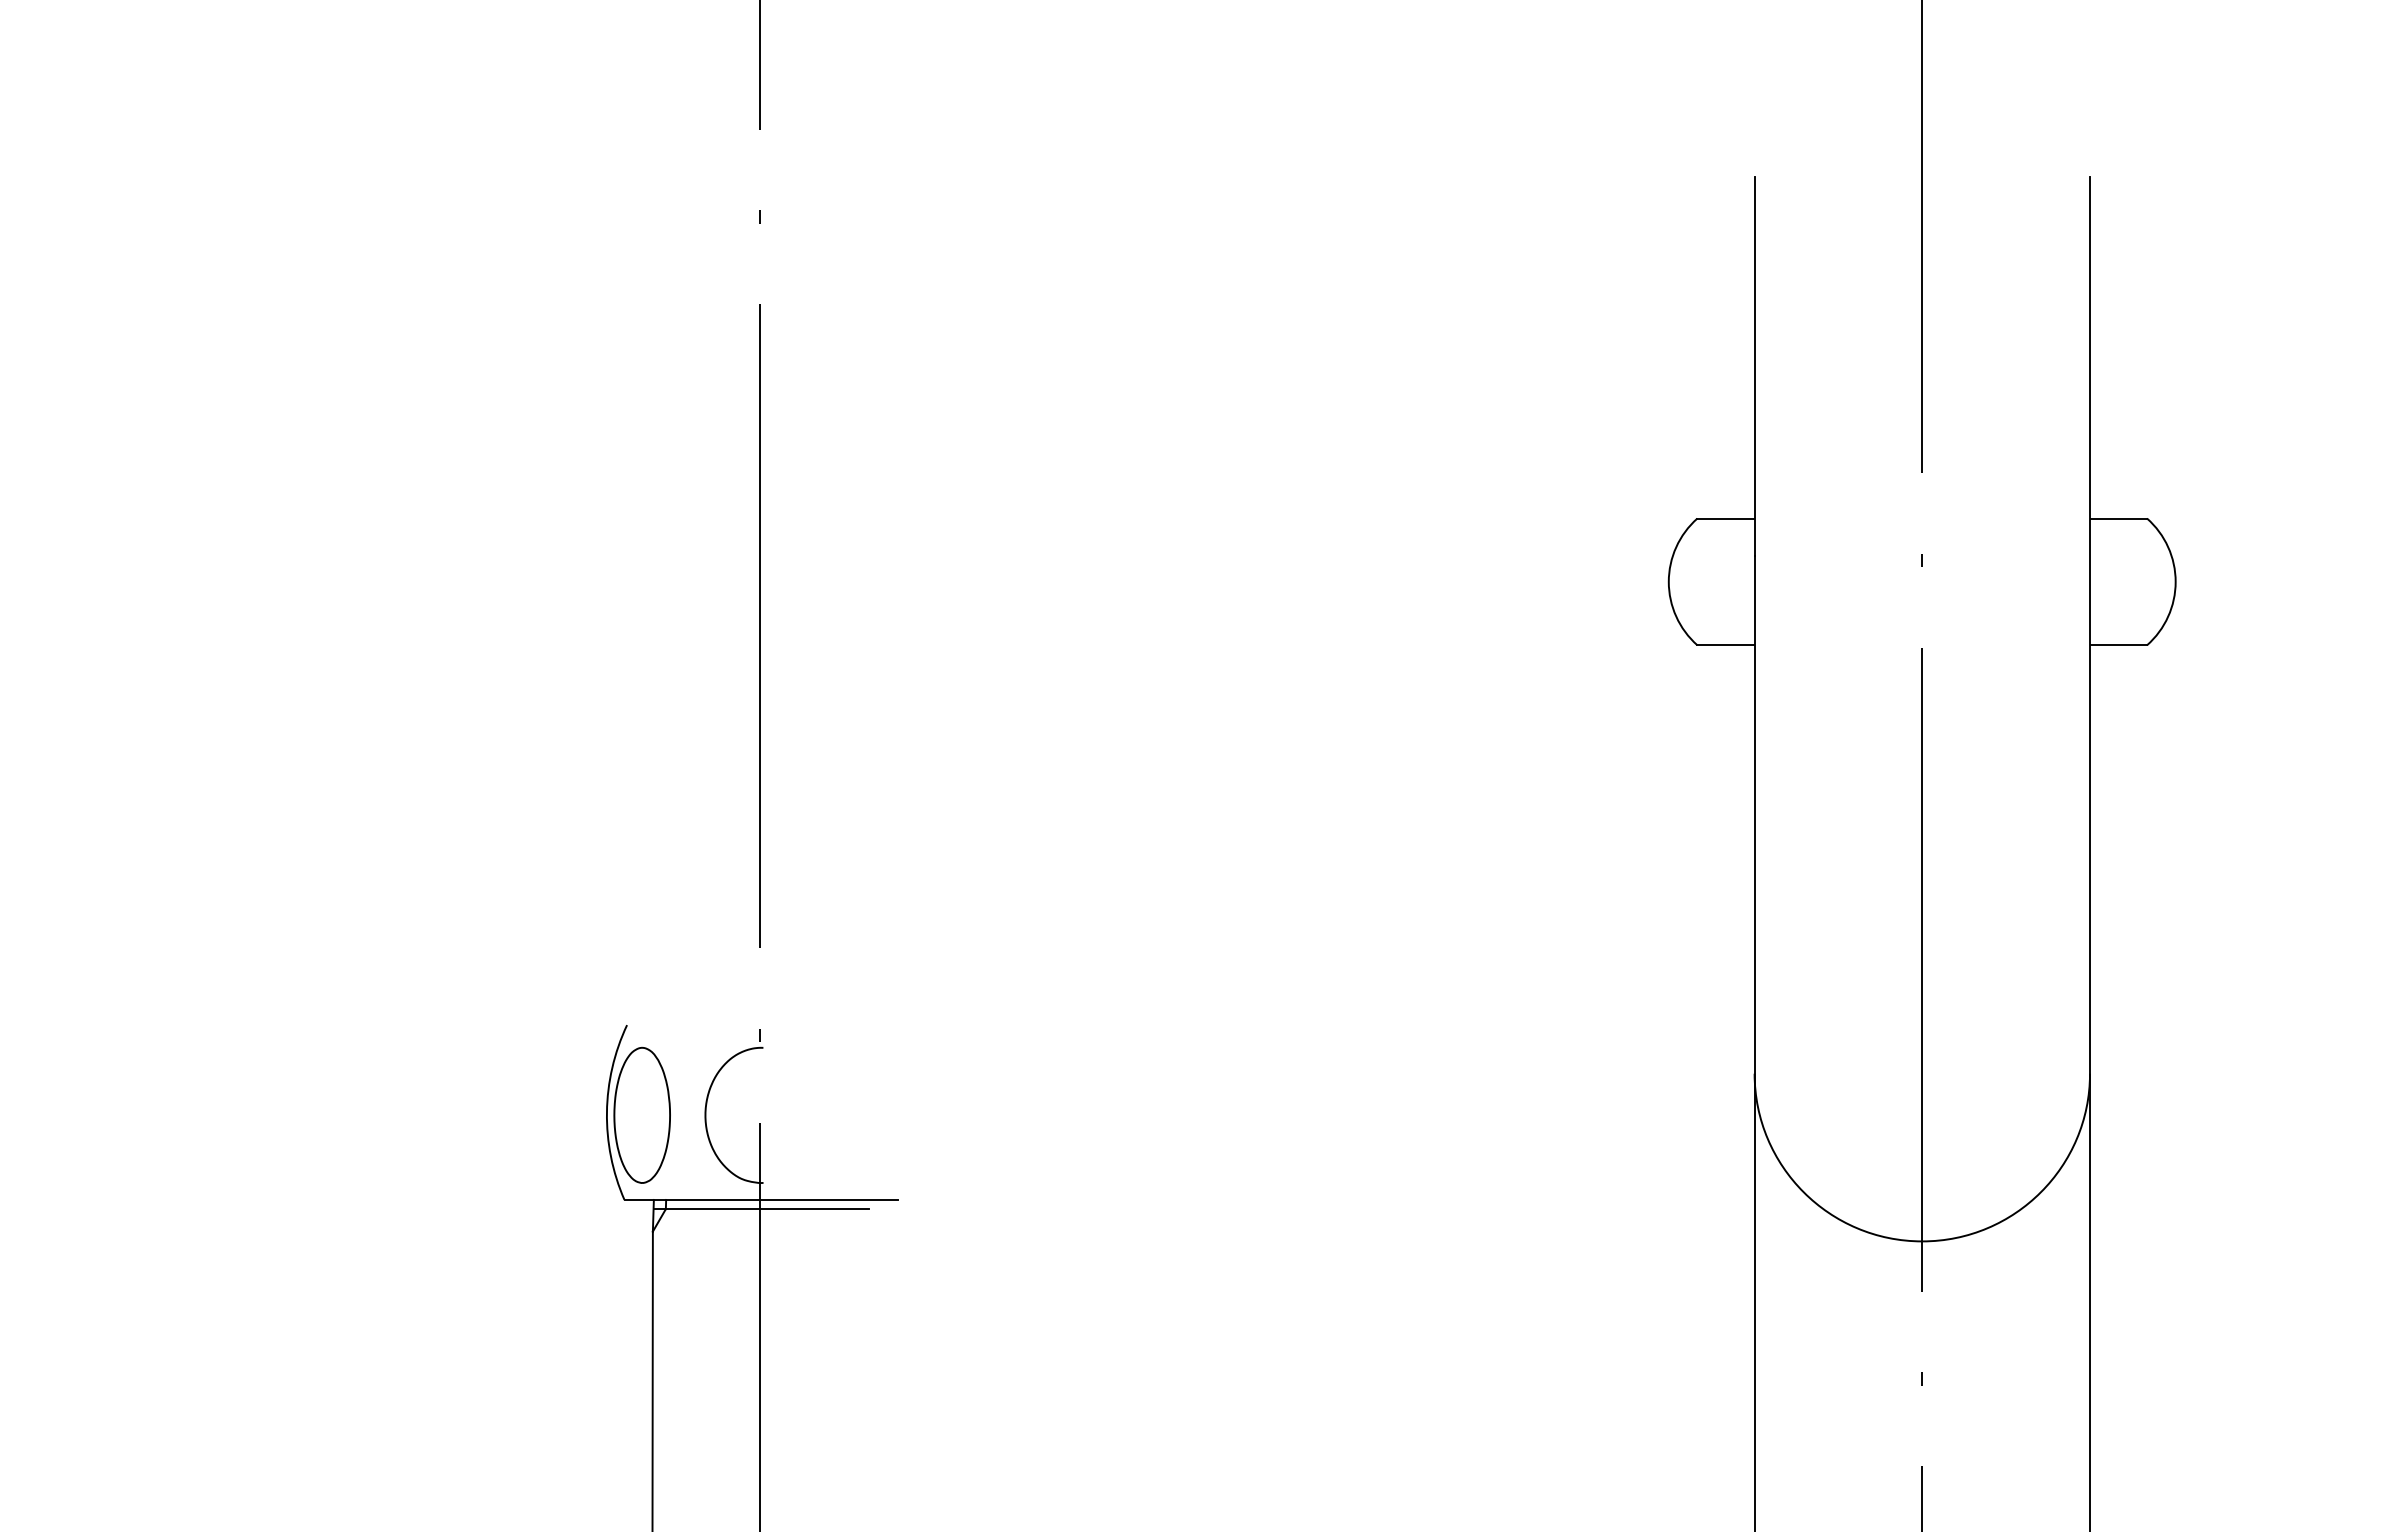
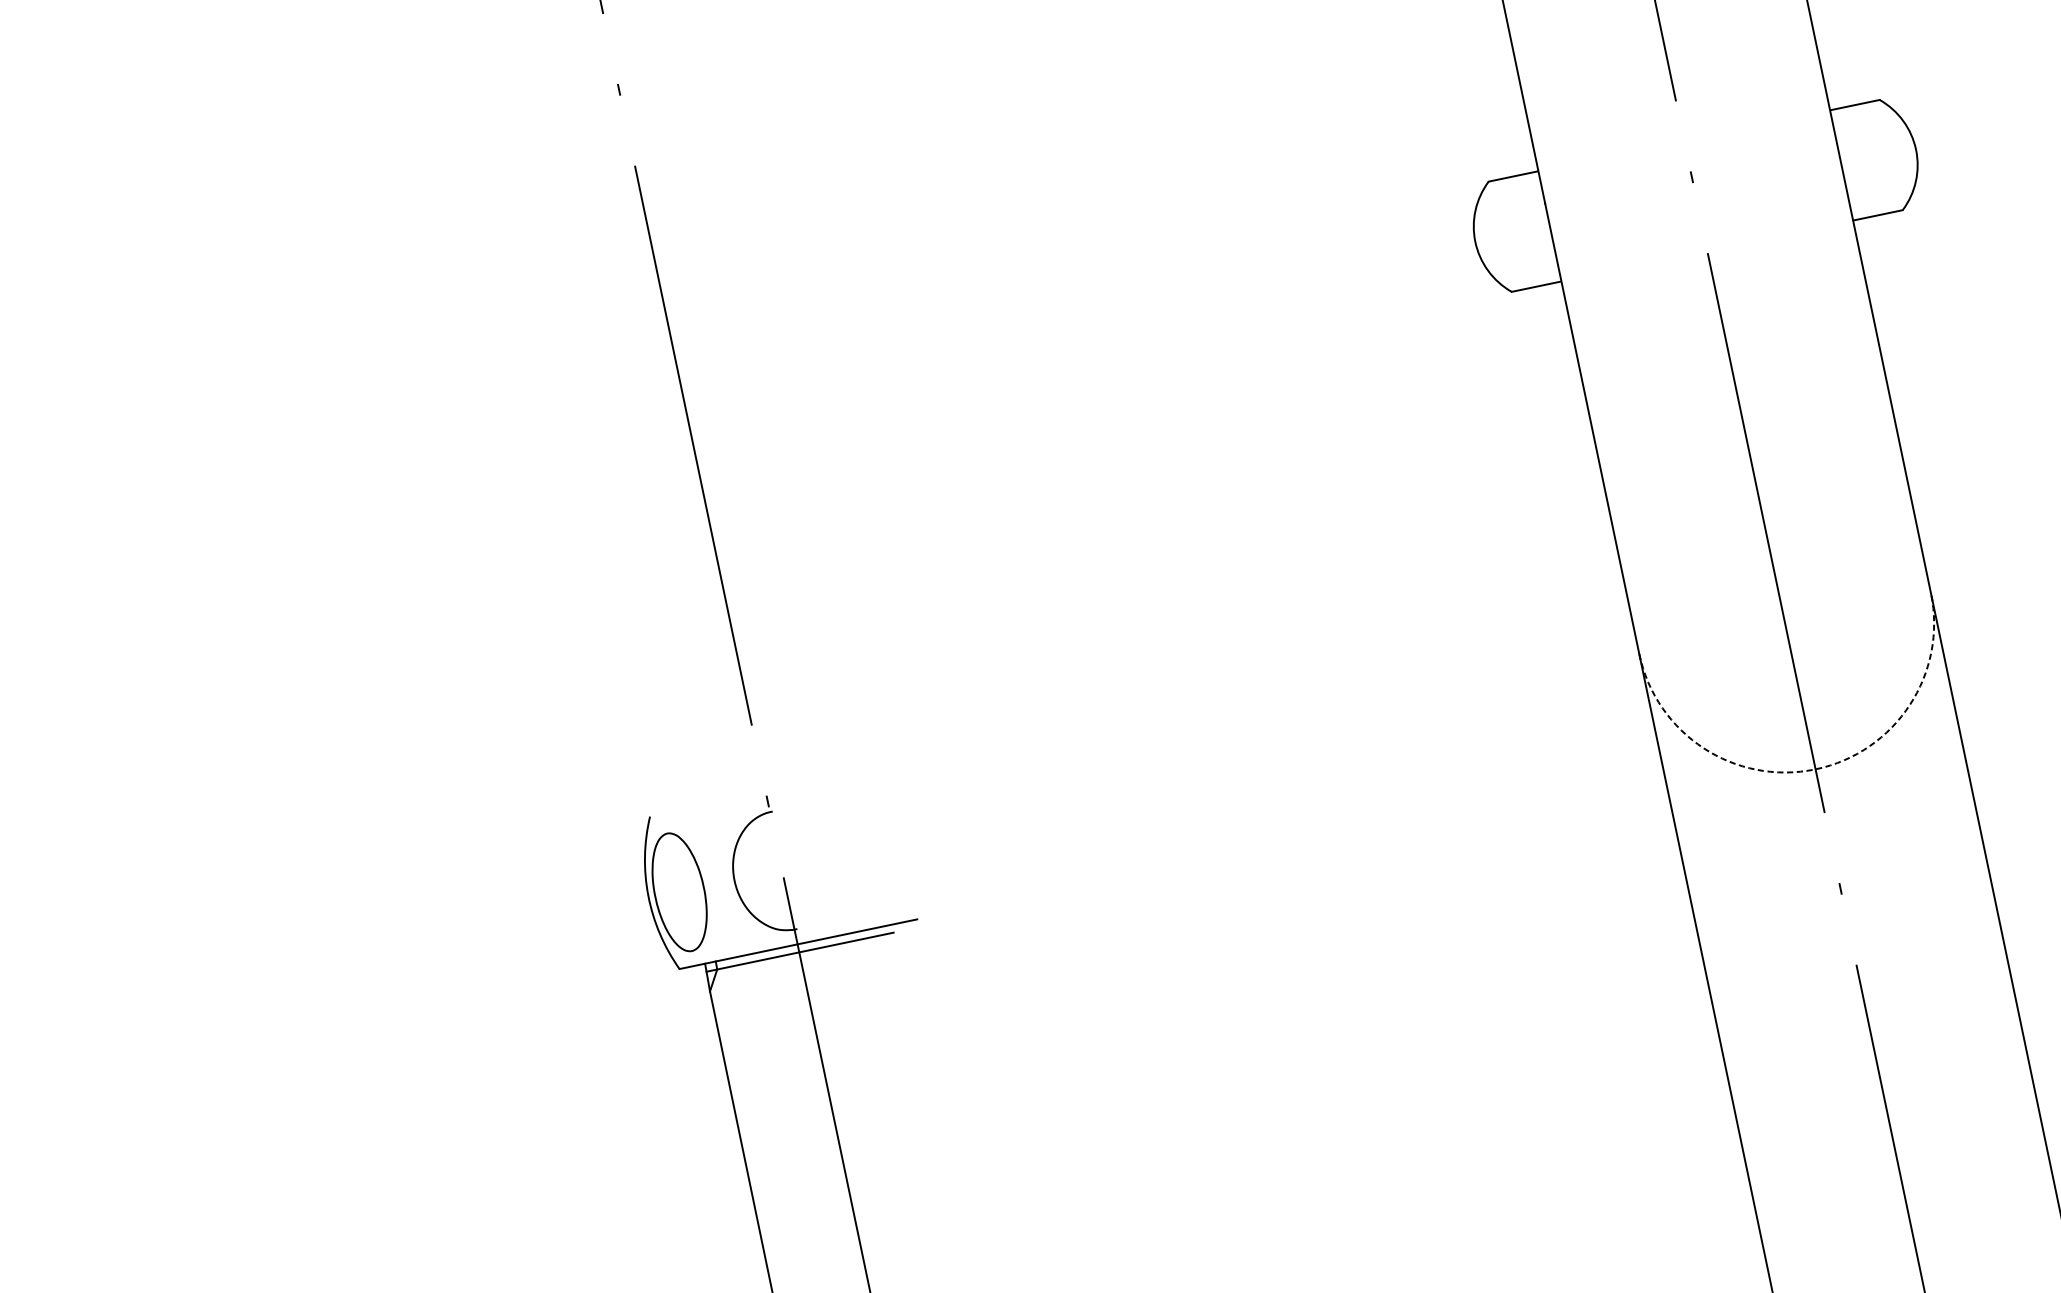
arc: (1922, 1241) -> (1815, 769), solid -> dashed

